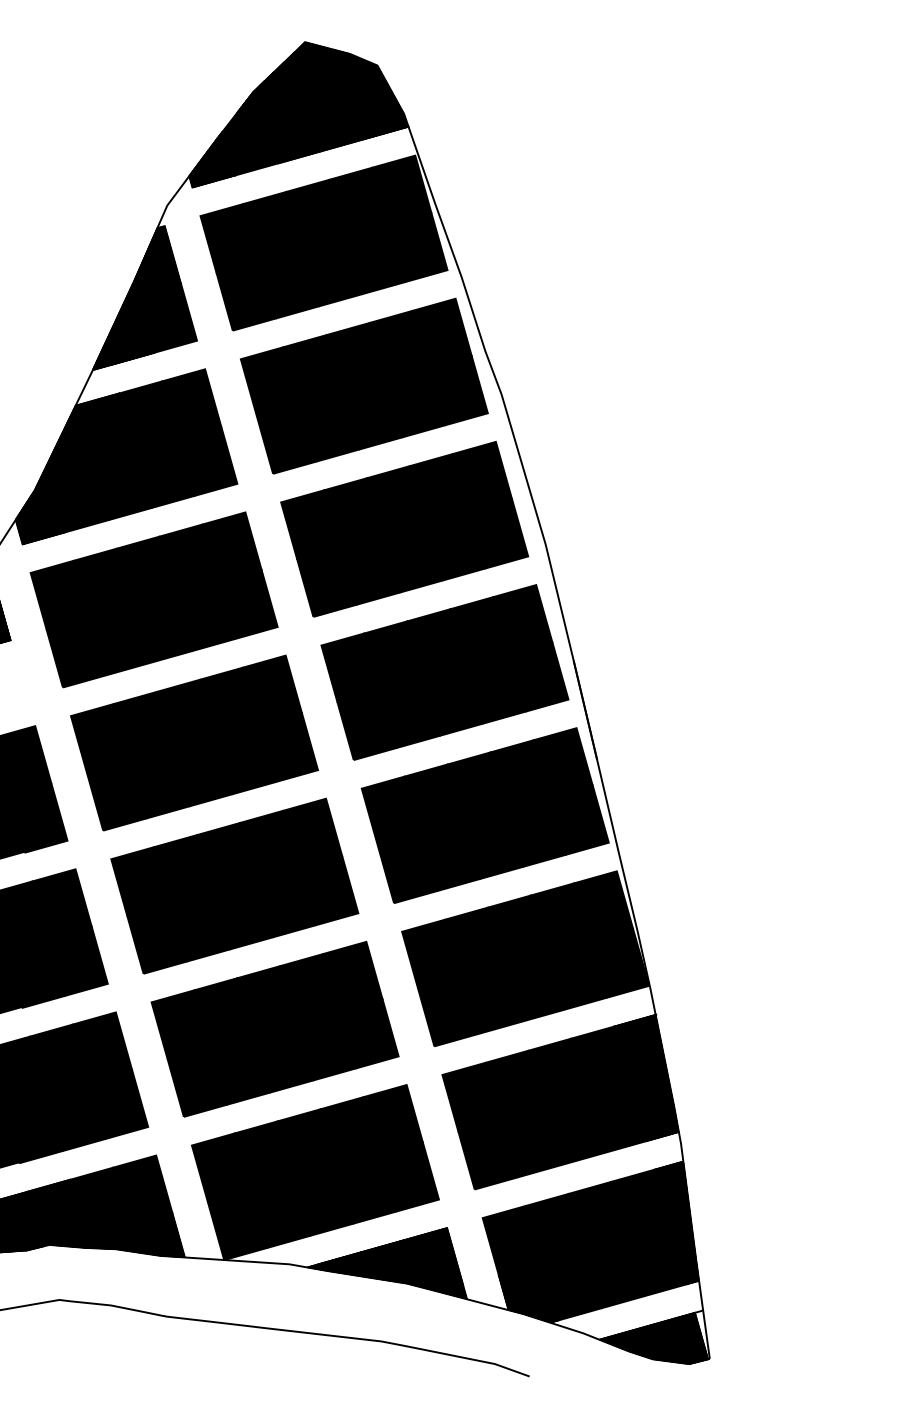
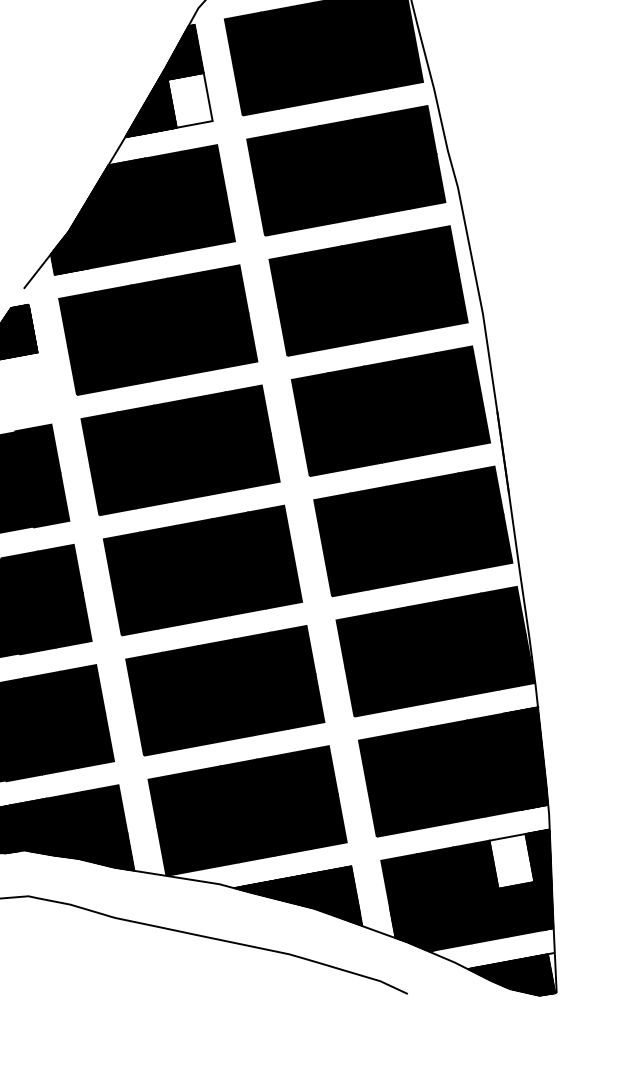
fill: (167, 317) -> (190, 99), removed
fill: (640, 1204) -> (511, 861), removed

